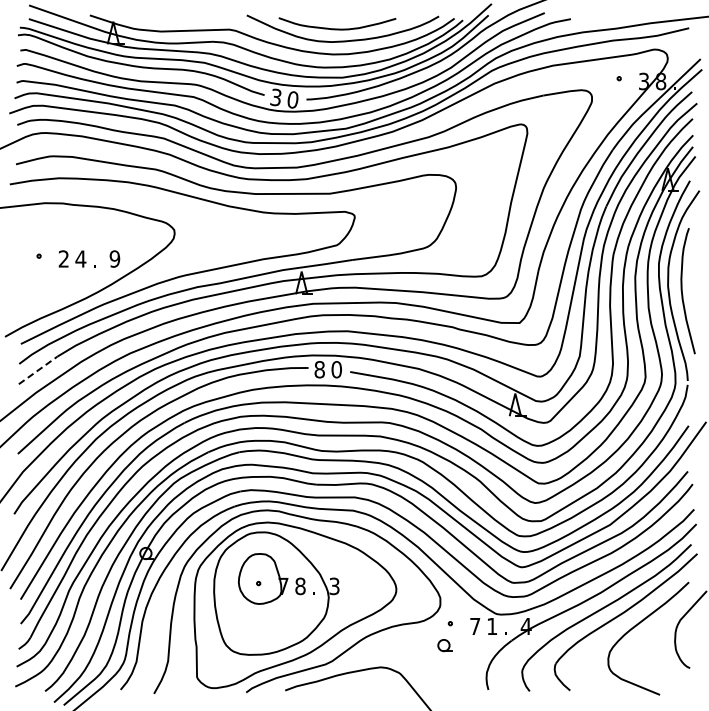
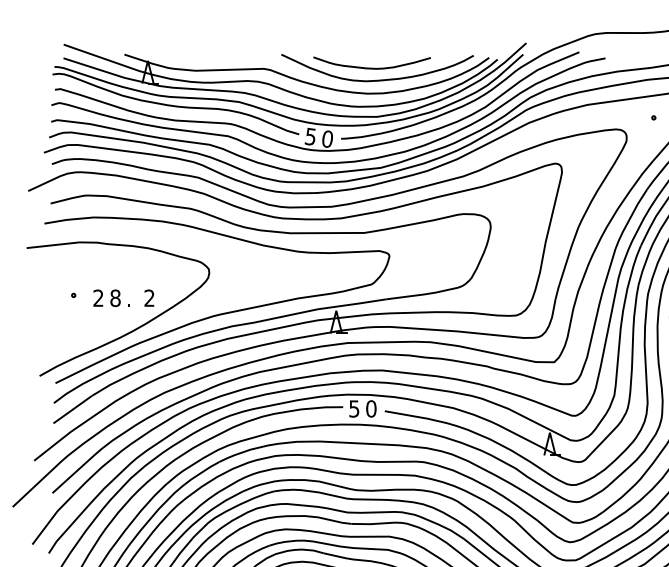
text: (276, 96) -> (311, 135), 3 -> 5
text: (80, 258) -> (115, 297), 4 -> 8
text: (114, 258) -> (149, 297), 9 -> 2
text: (319, 369) -> (354, 408), 8 -> 5
line: (38, 370) -> (73, 409), dashed -> solid

